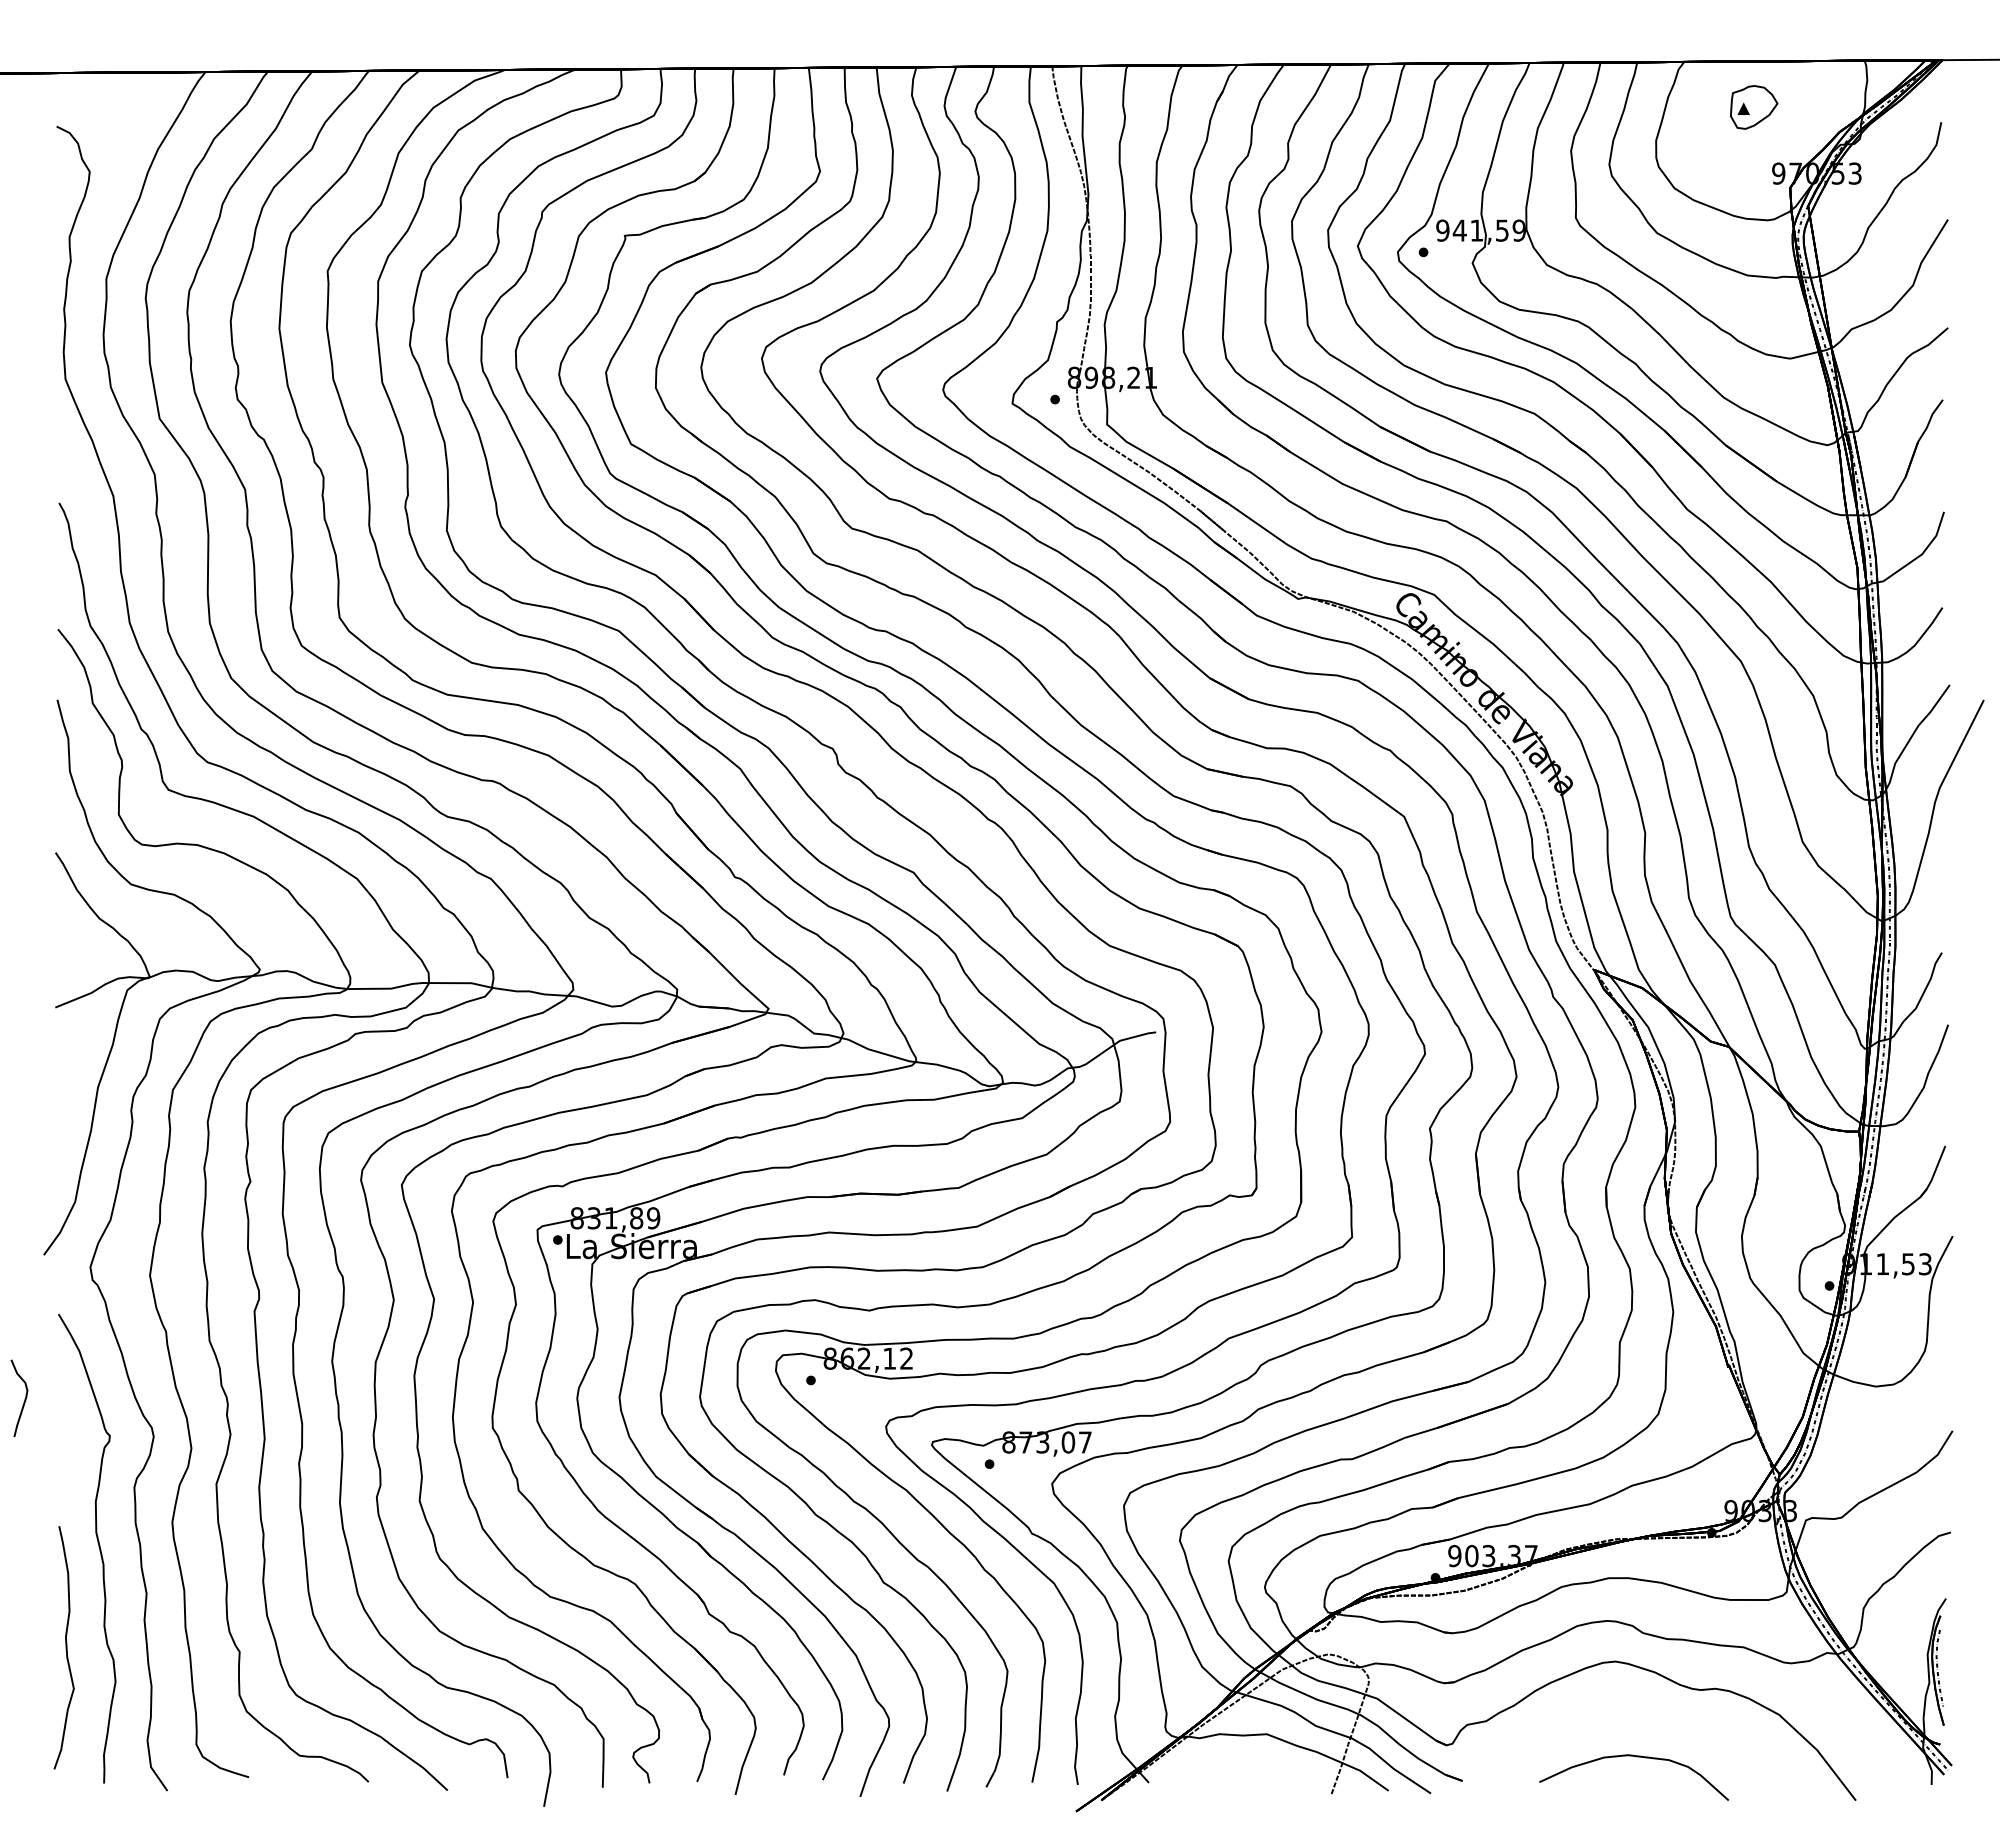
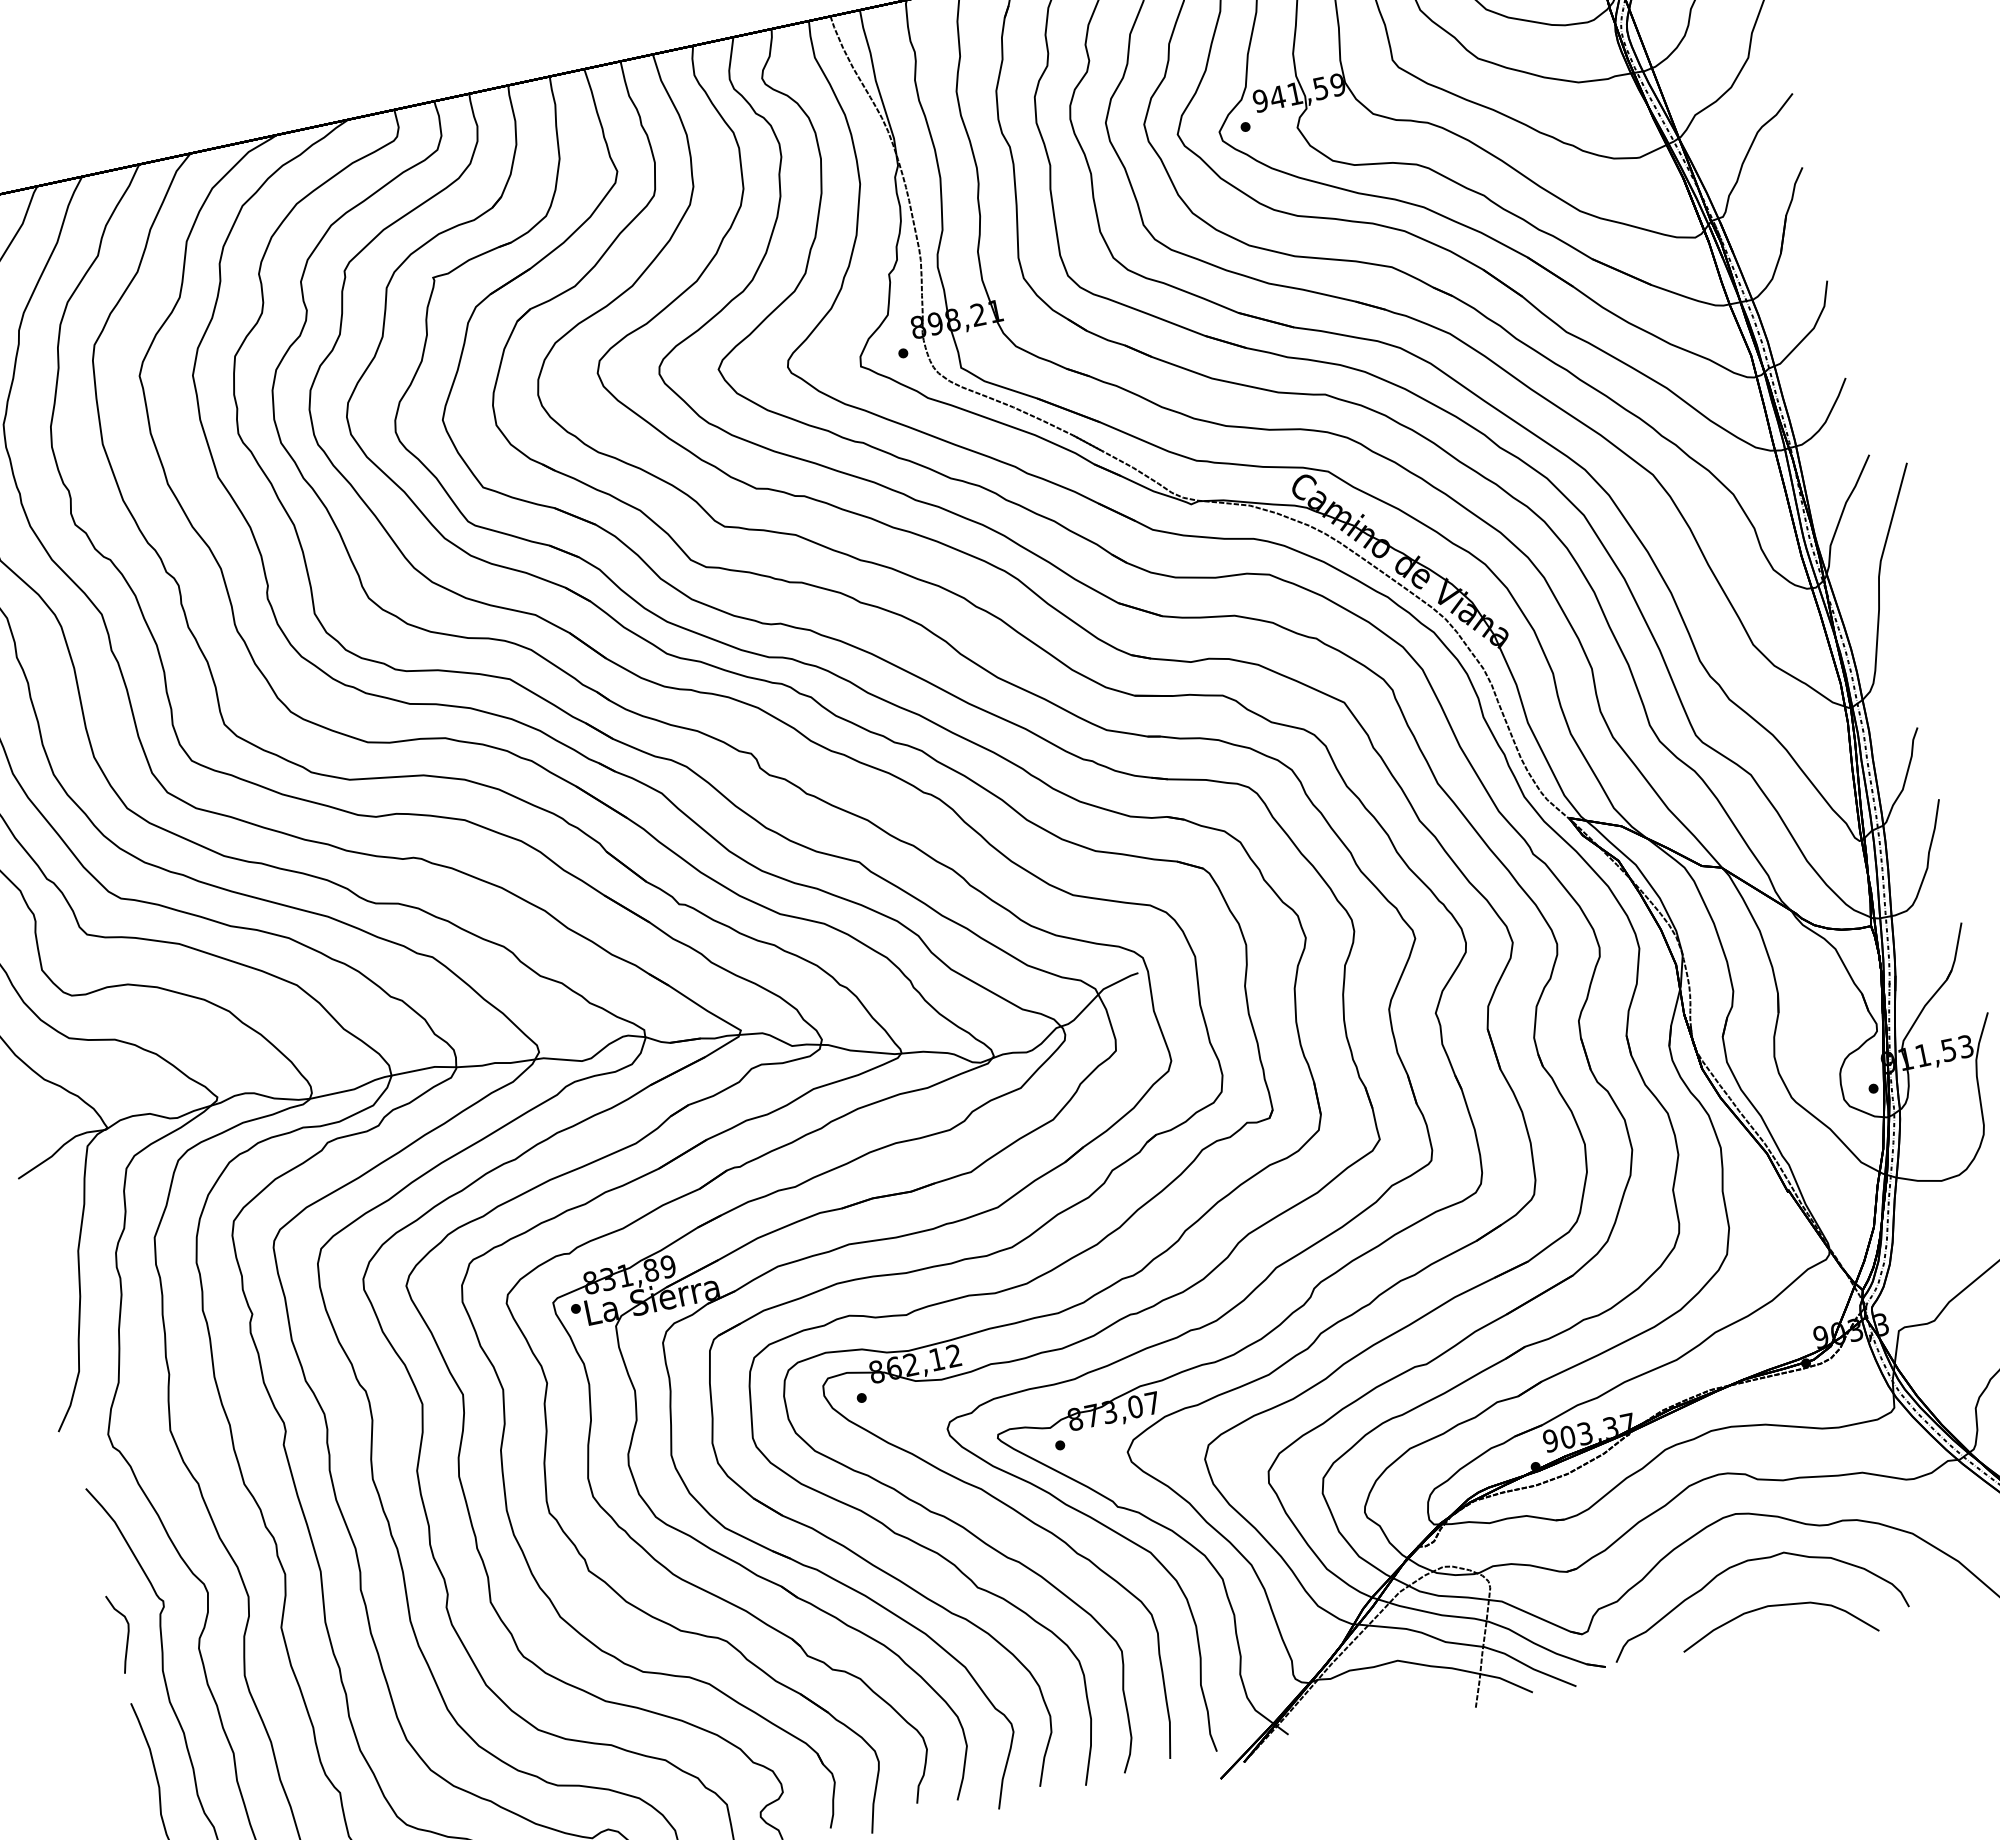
curve: (24, 1399) -> (127, 1633), moved
curve: (1611, 1710) -> (1741, 1564), added

